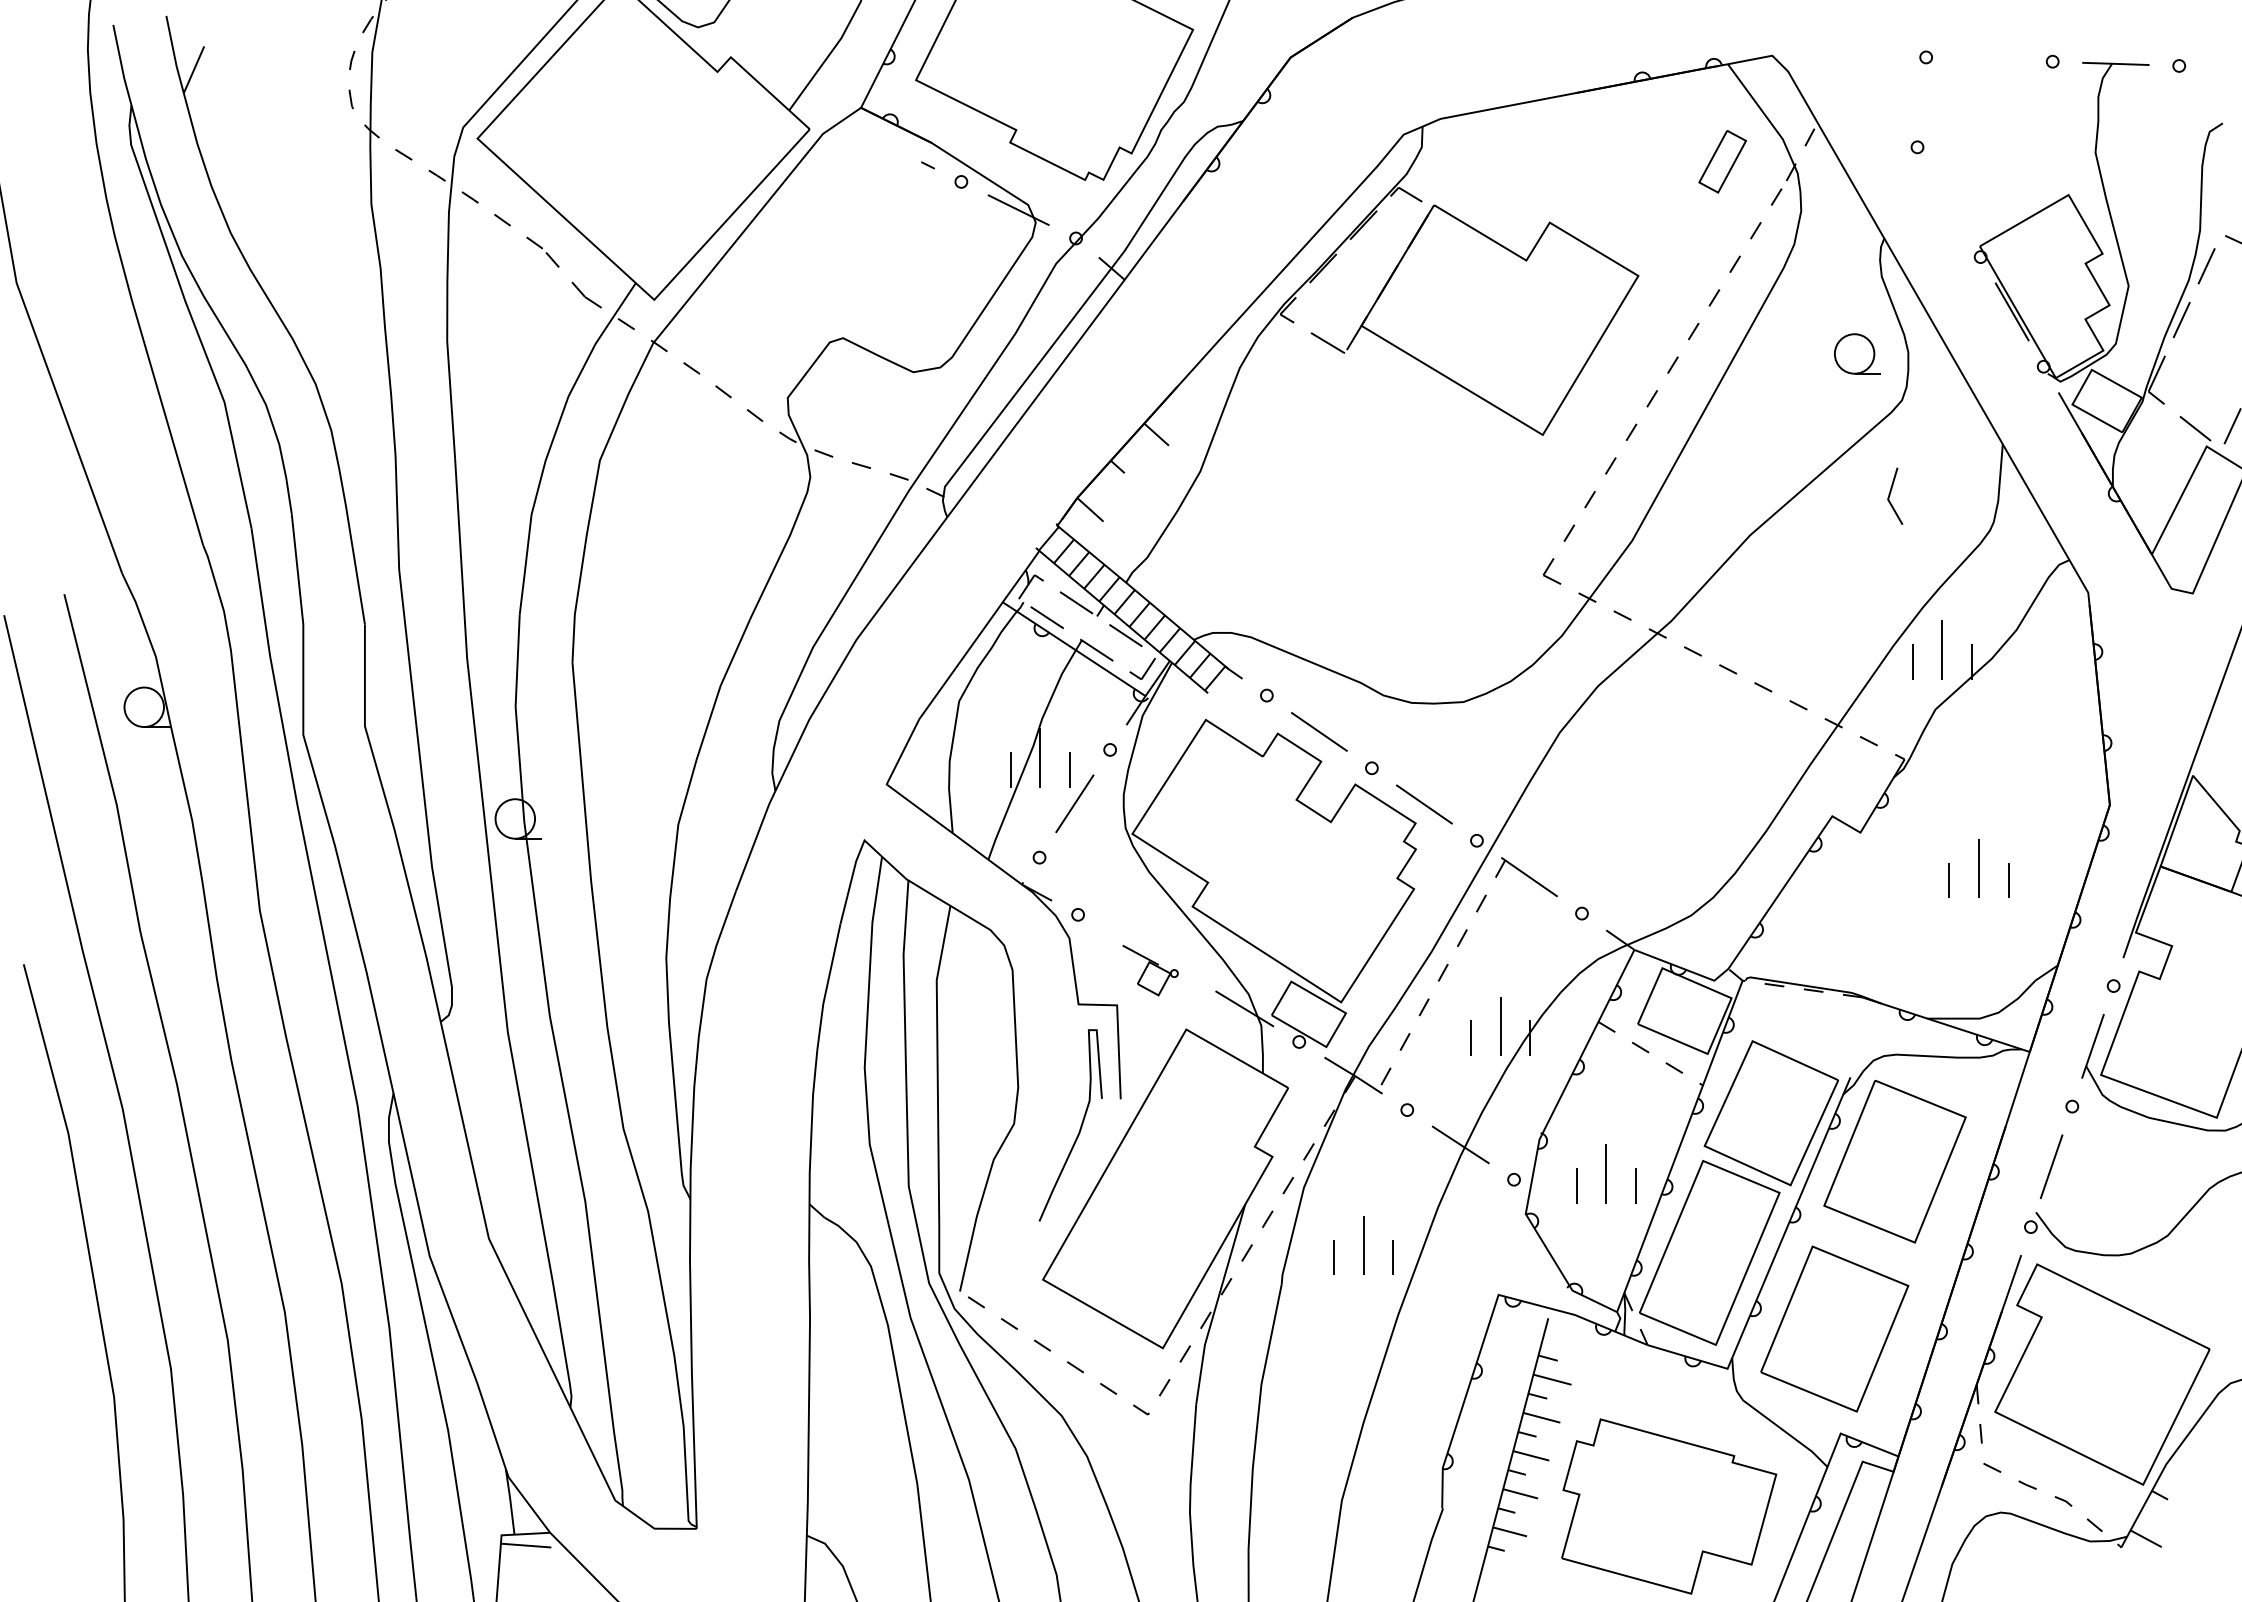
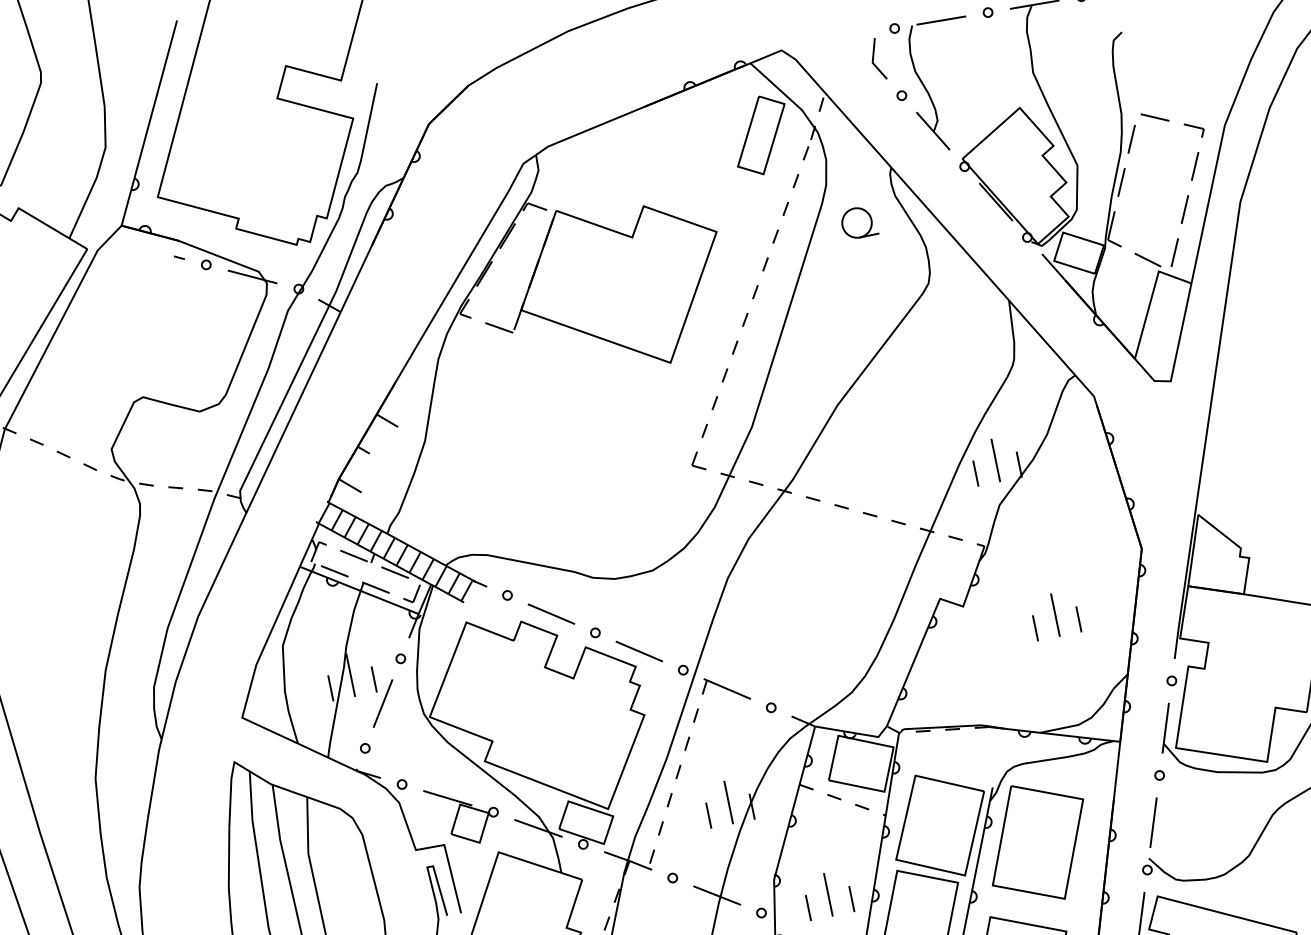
part: (1953, 149) -> (928, 91), added
part: (1722, 161) -> (761, 135), size x1.67
part: (1857, 353) -> (859, 222), moved
line: (1891, 492) -> (874, 57), moved
part: (1150, 970) -> (463, 814), size x1.67

